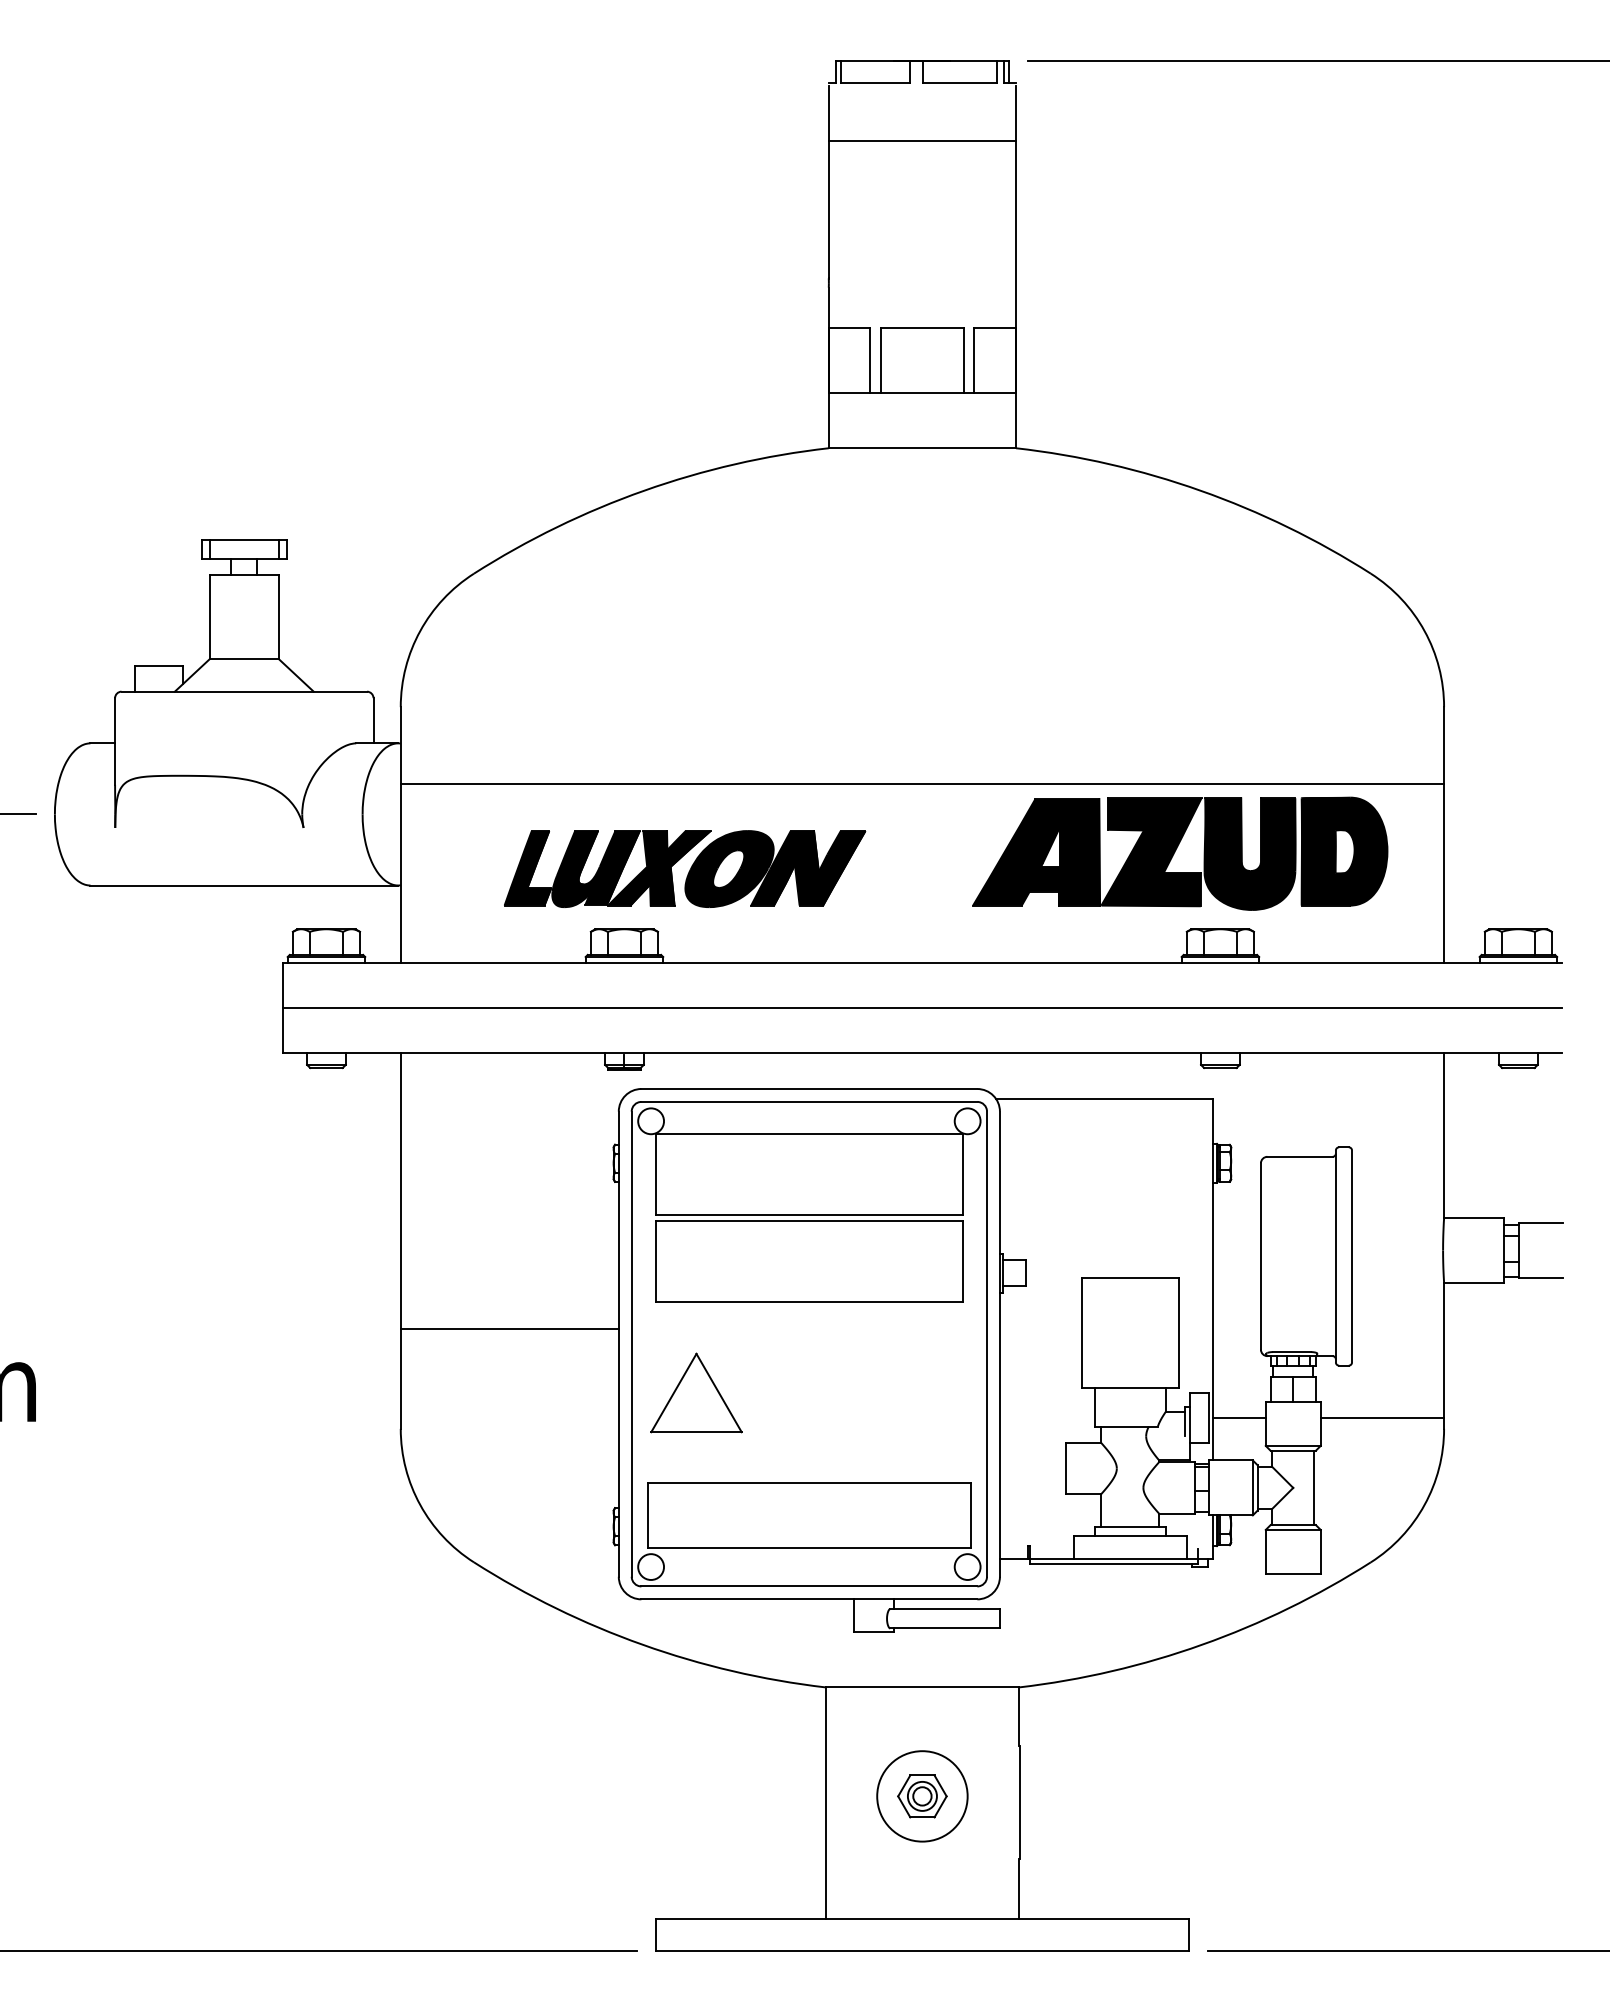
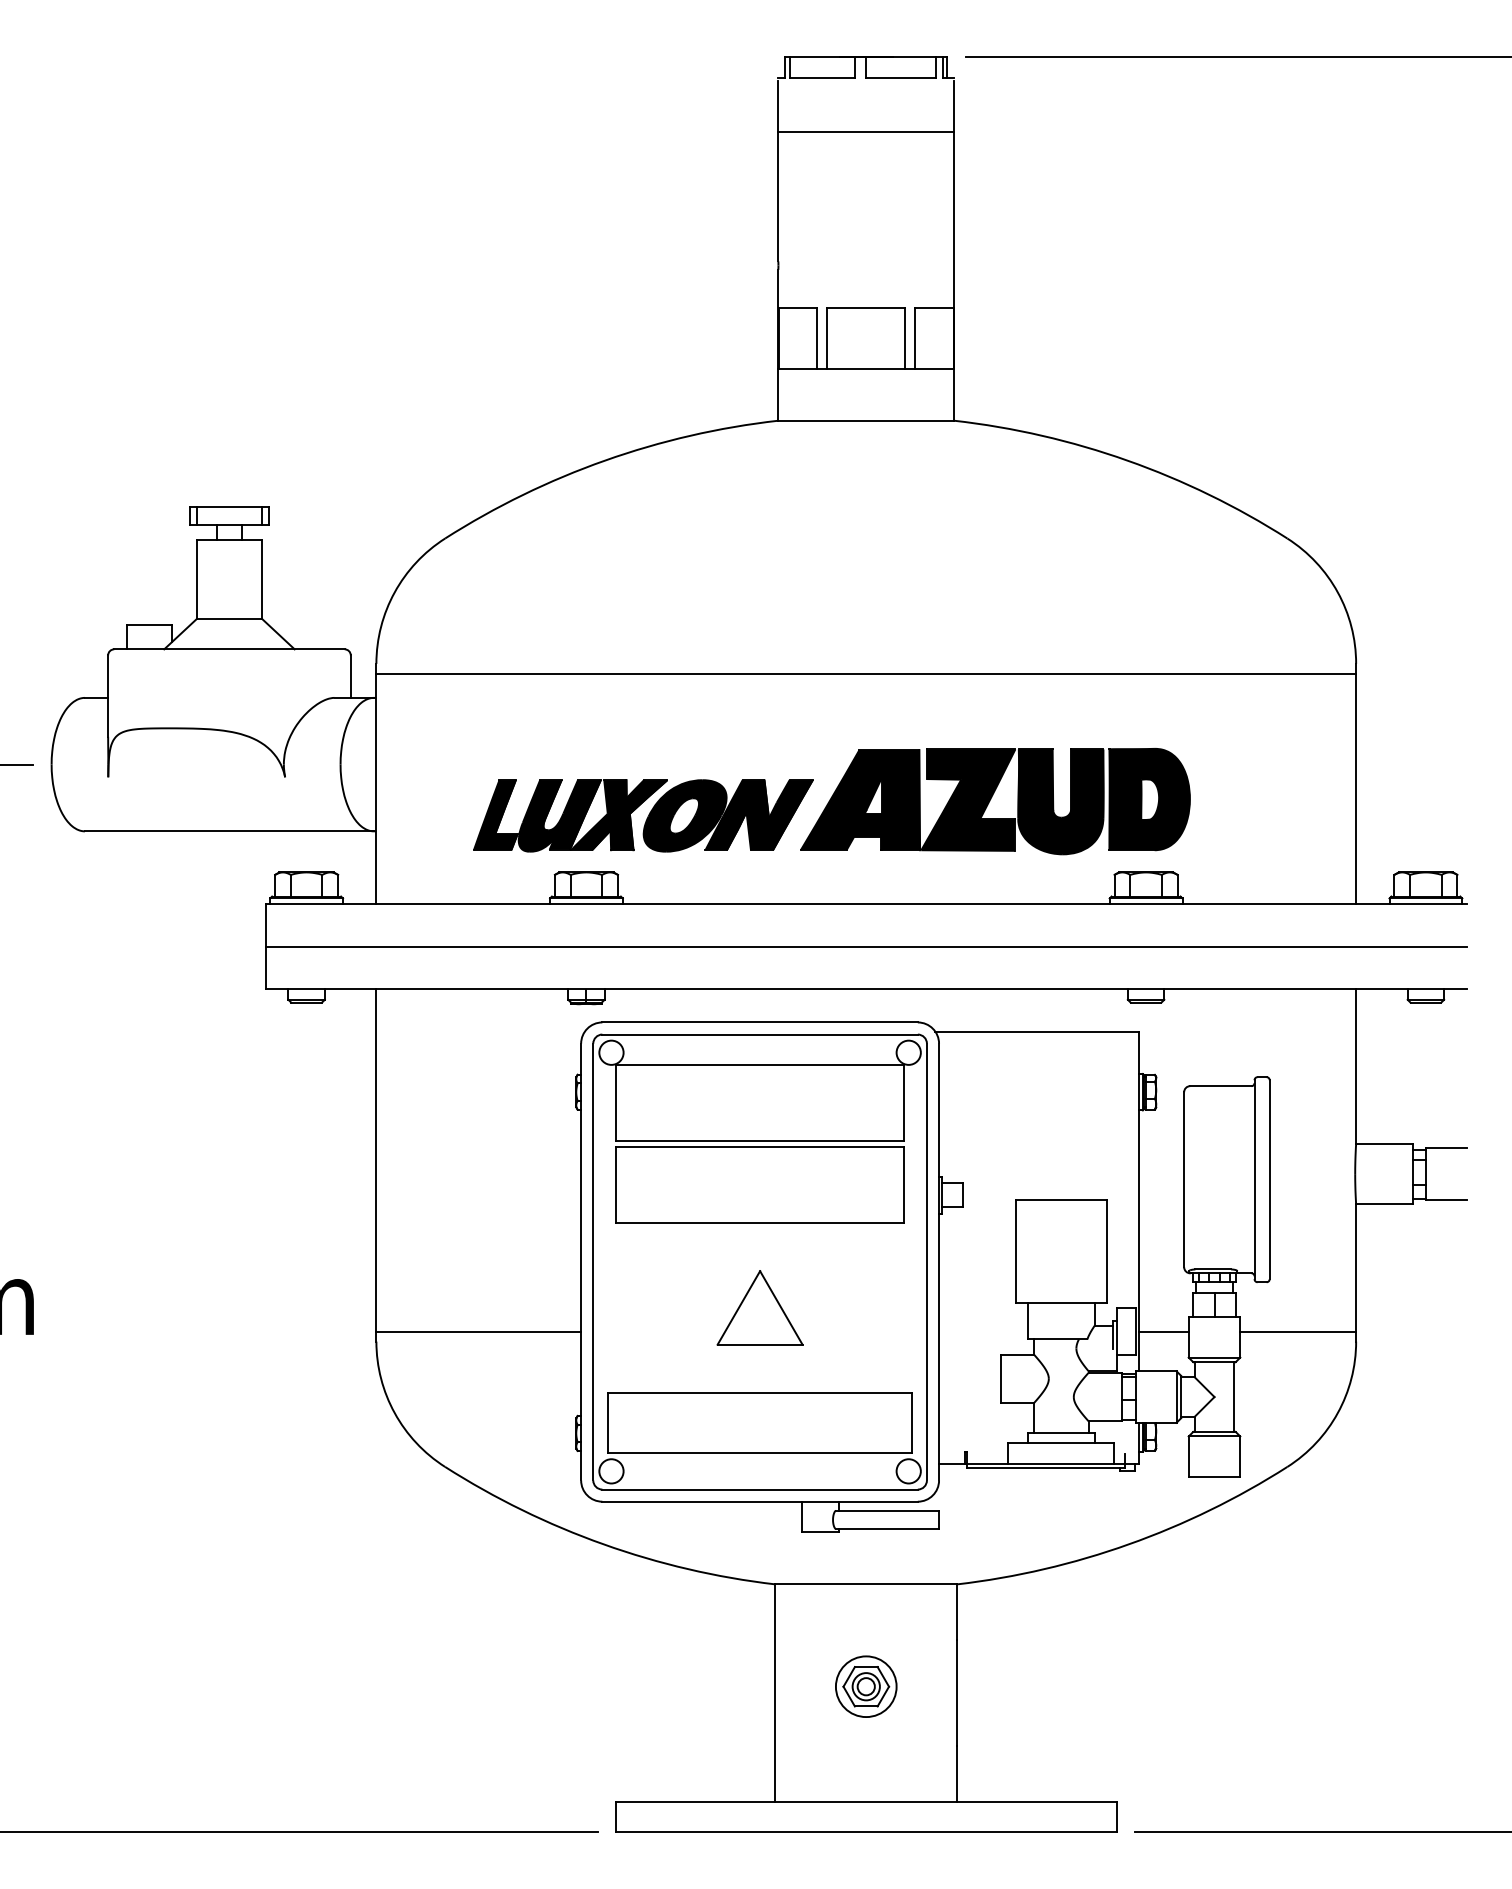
line: (922, 783) -> (866, 673), moved
part: (1180, 853) -> (995, 801), moved
line: (509, 1328) -> (478, 1331), moved
part: (695, 1392) -> (759, 1307), moved
circle: (921, 1796) -> (865, 1686), size x0.71

